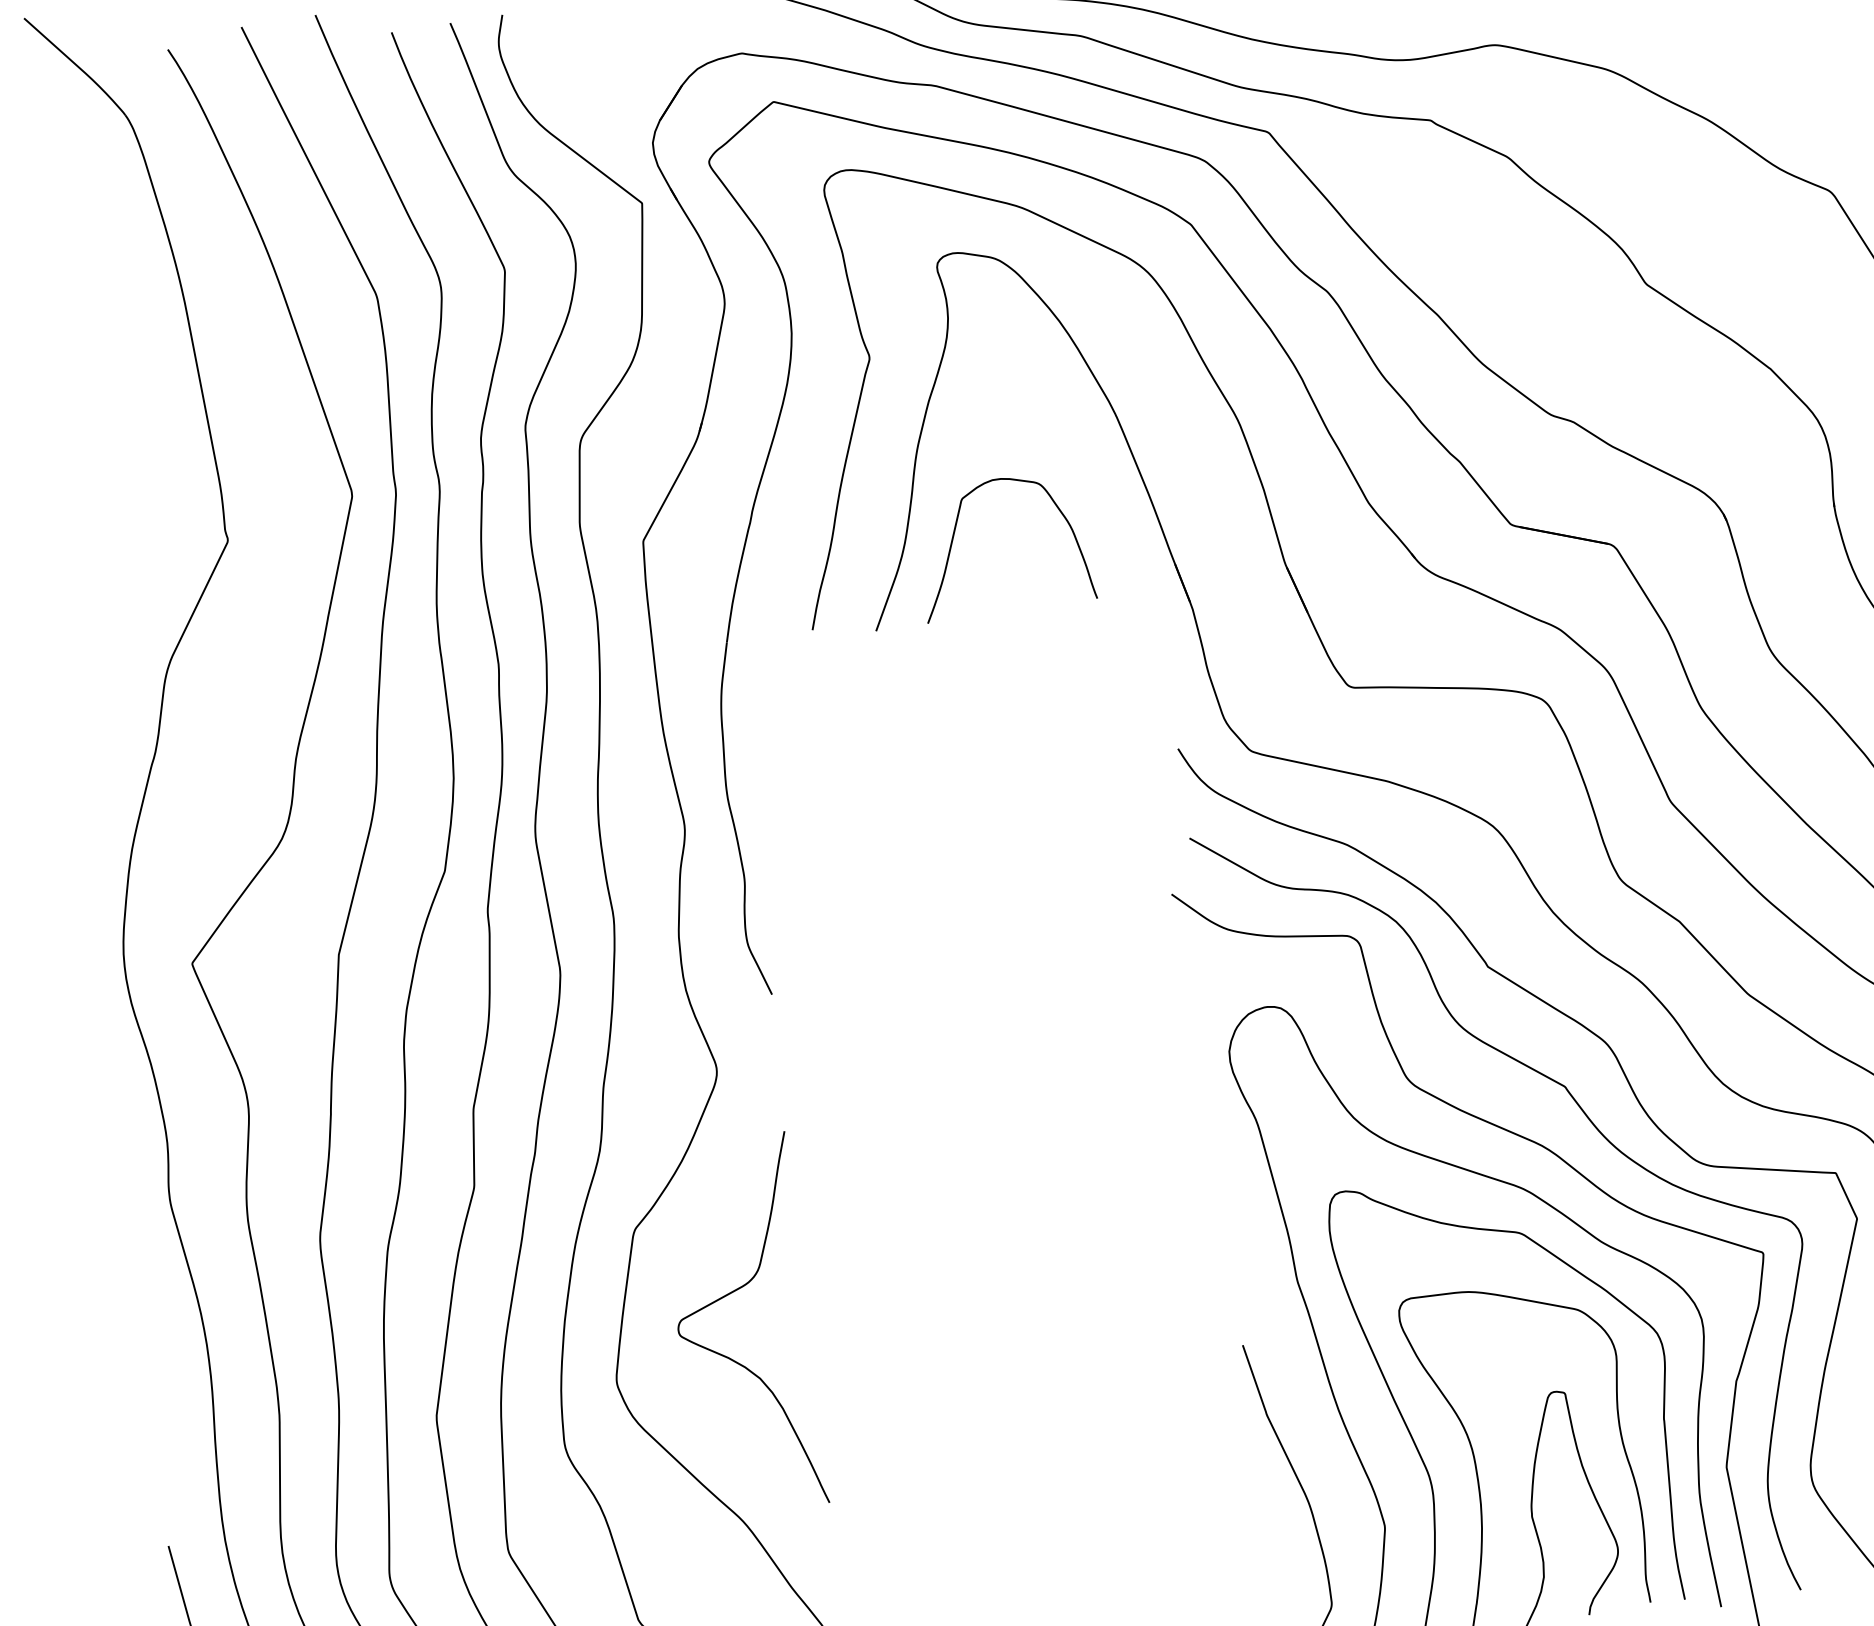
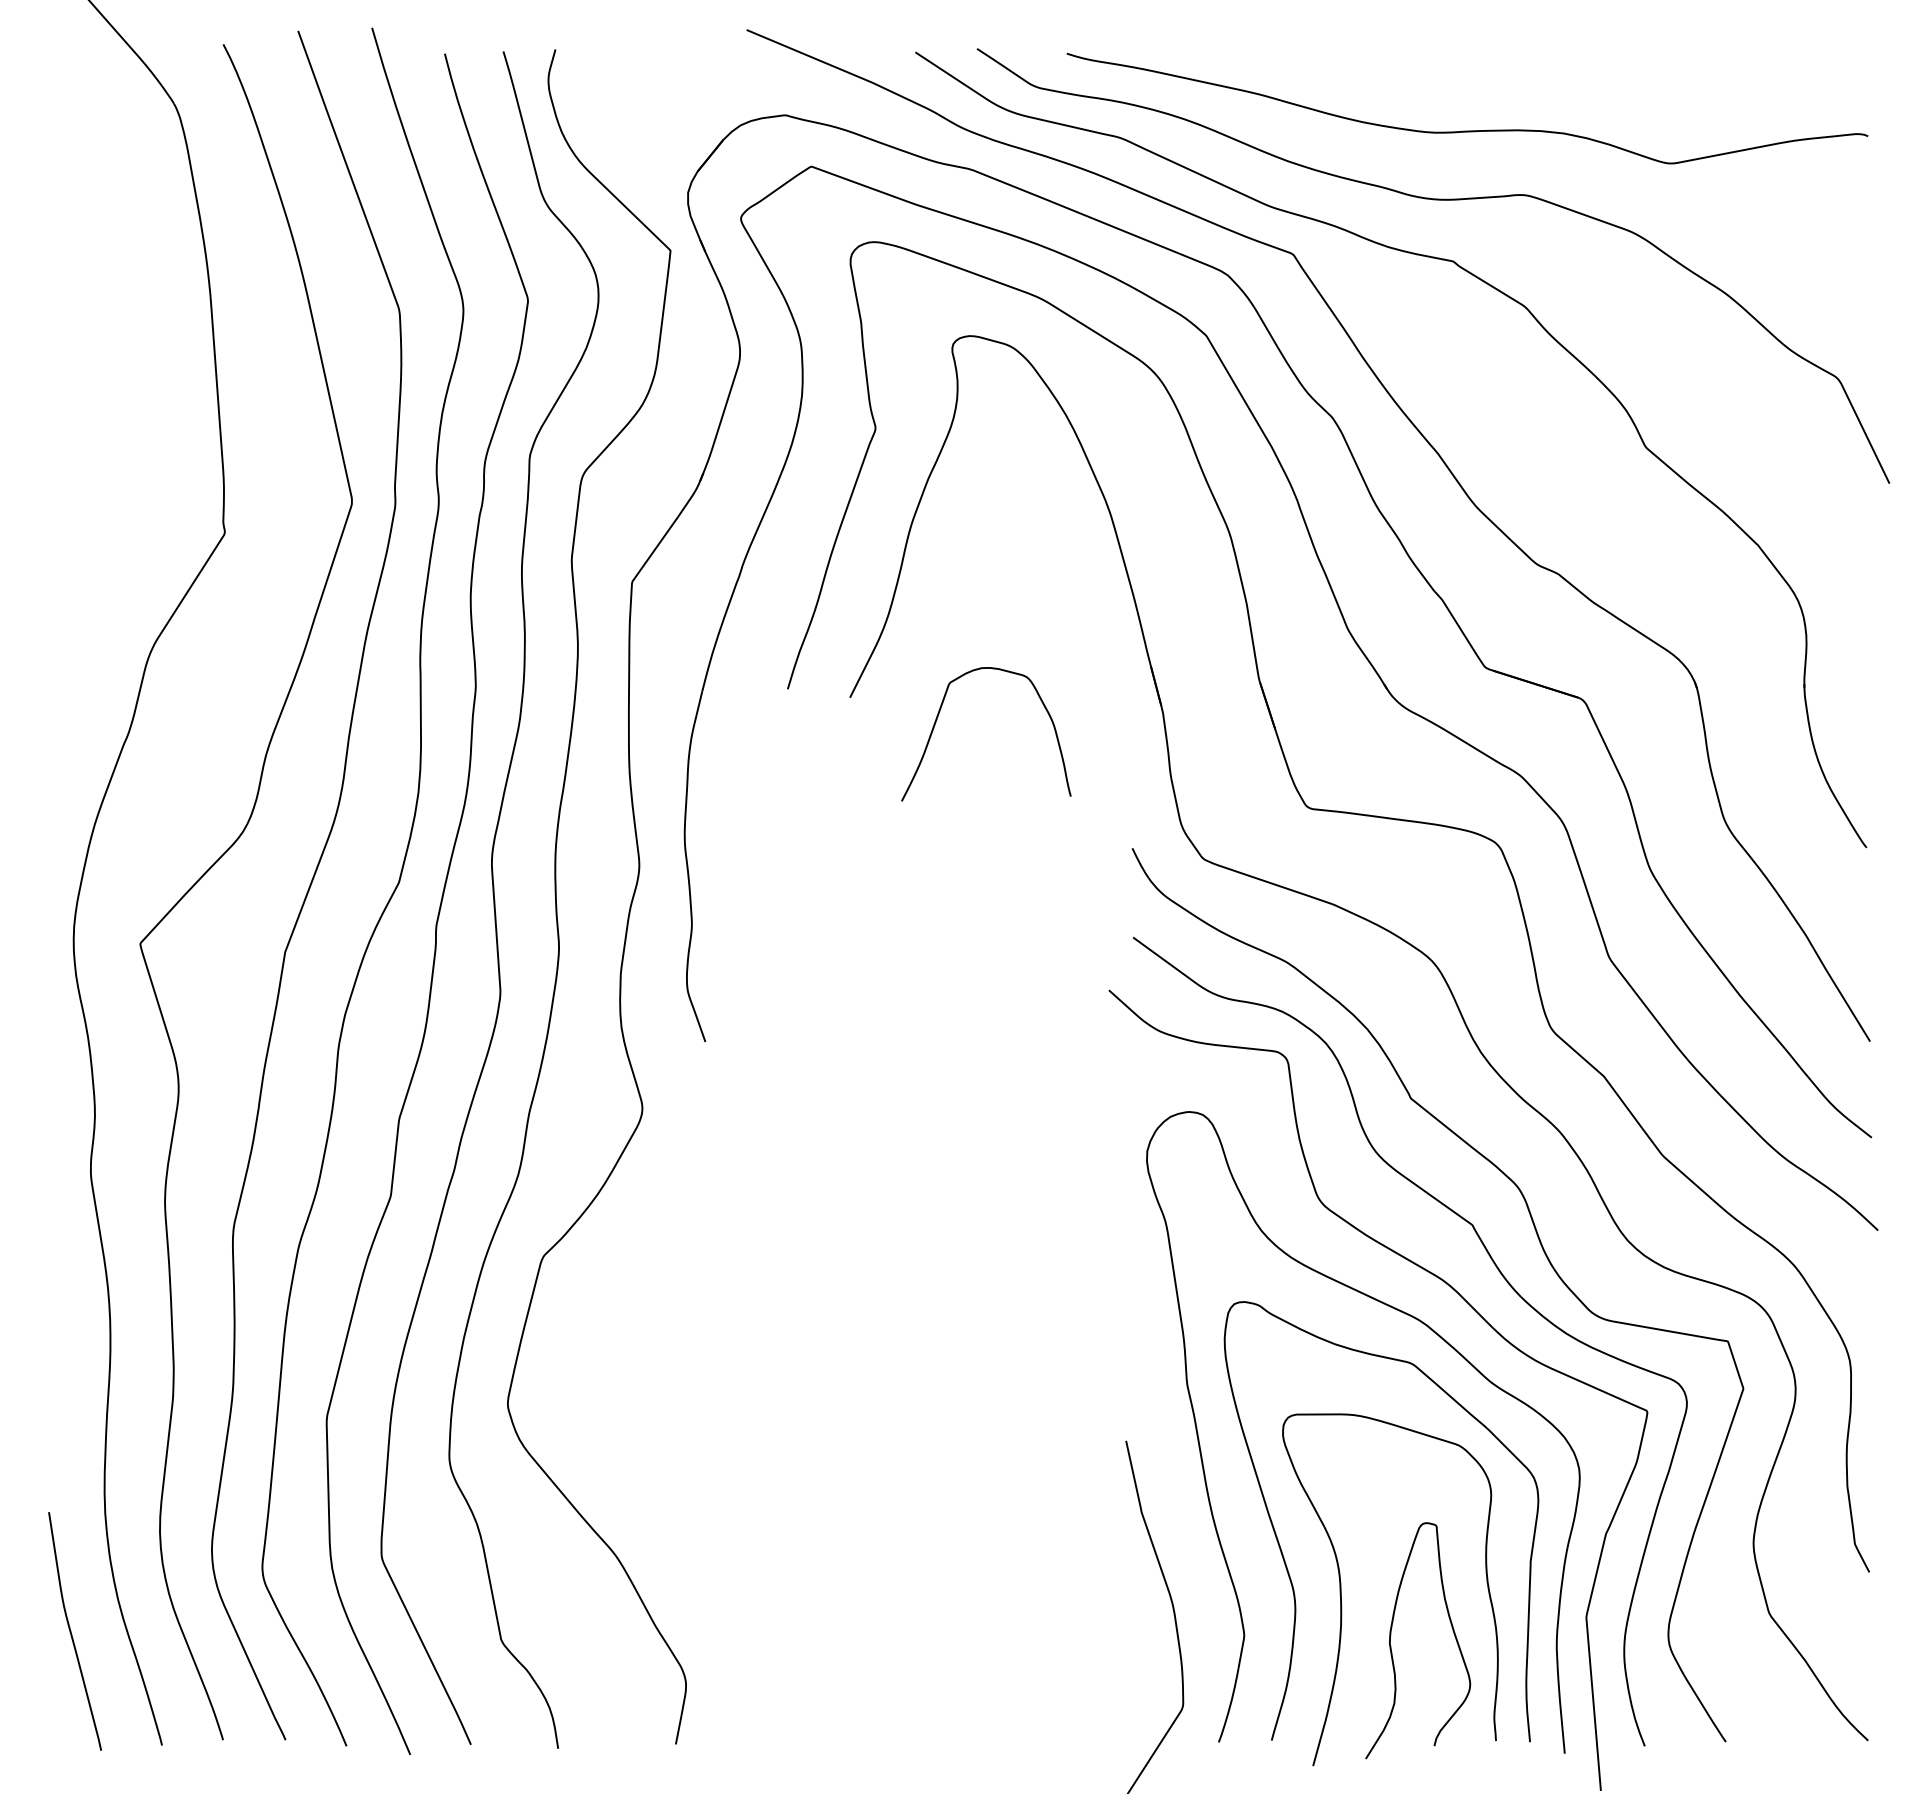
curve: (954, 534) -> (938, 717), moved
curve: (727, 1296) -> (626, 1332), removed

